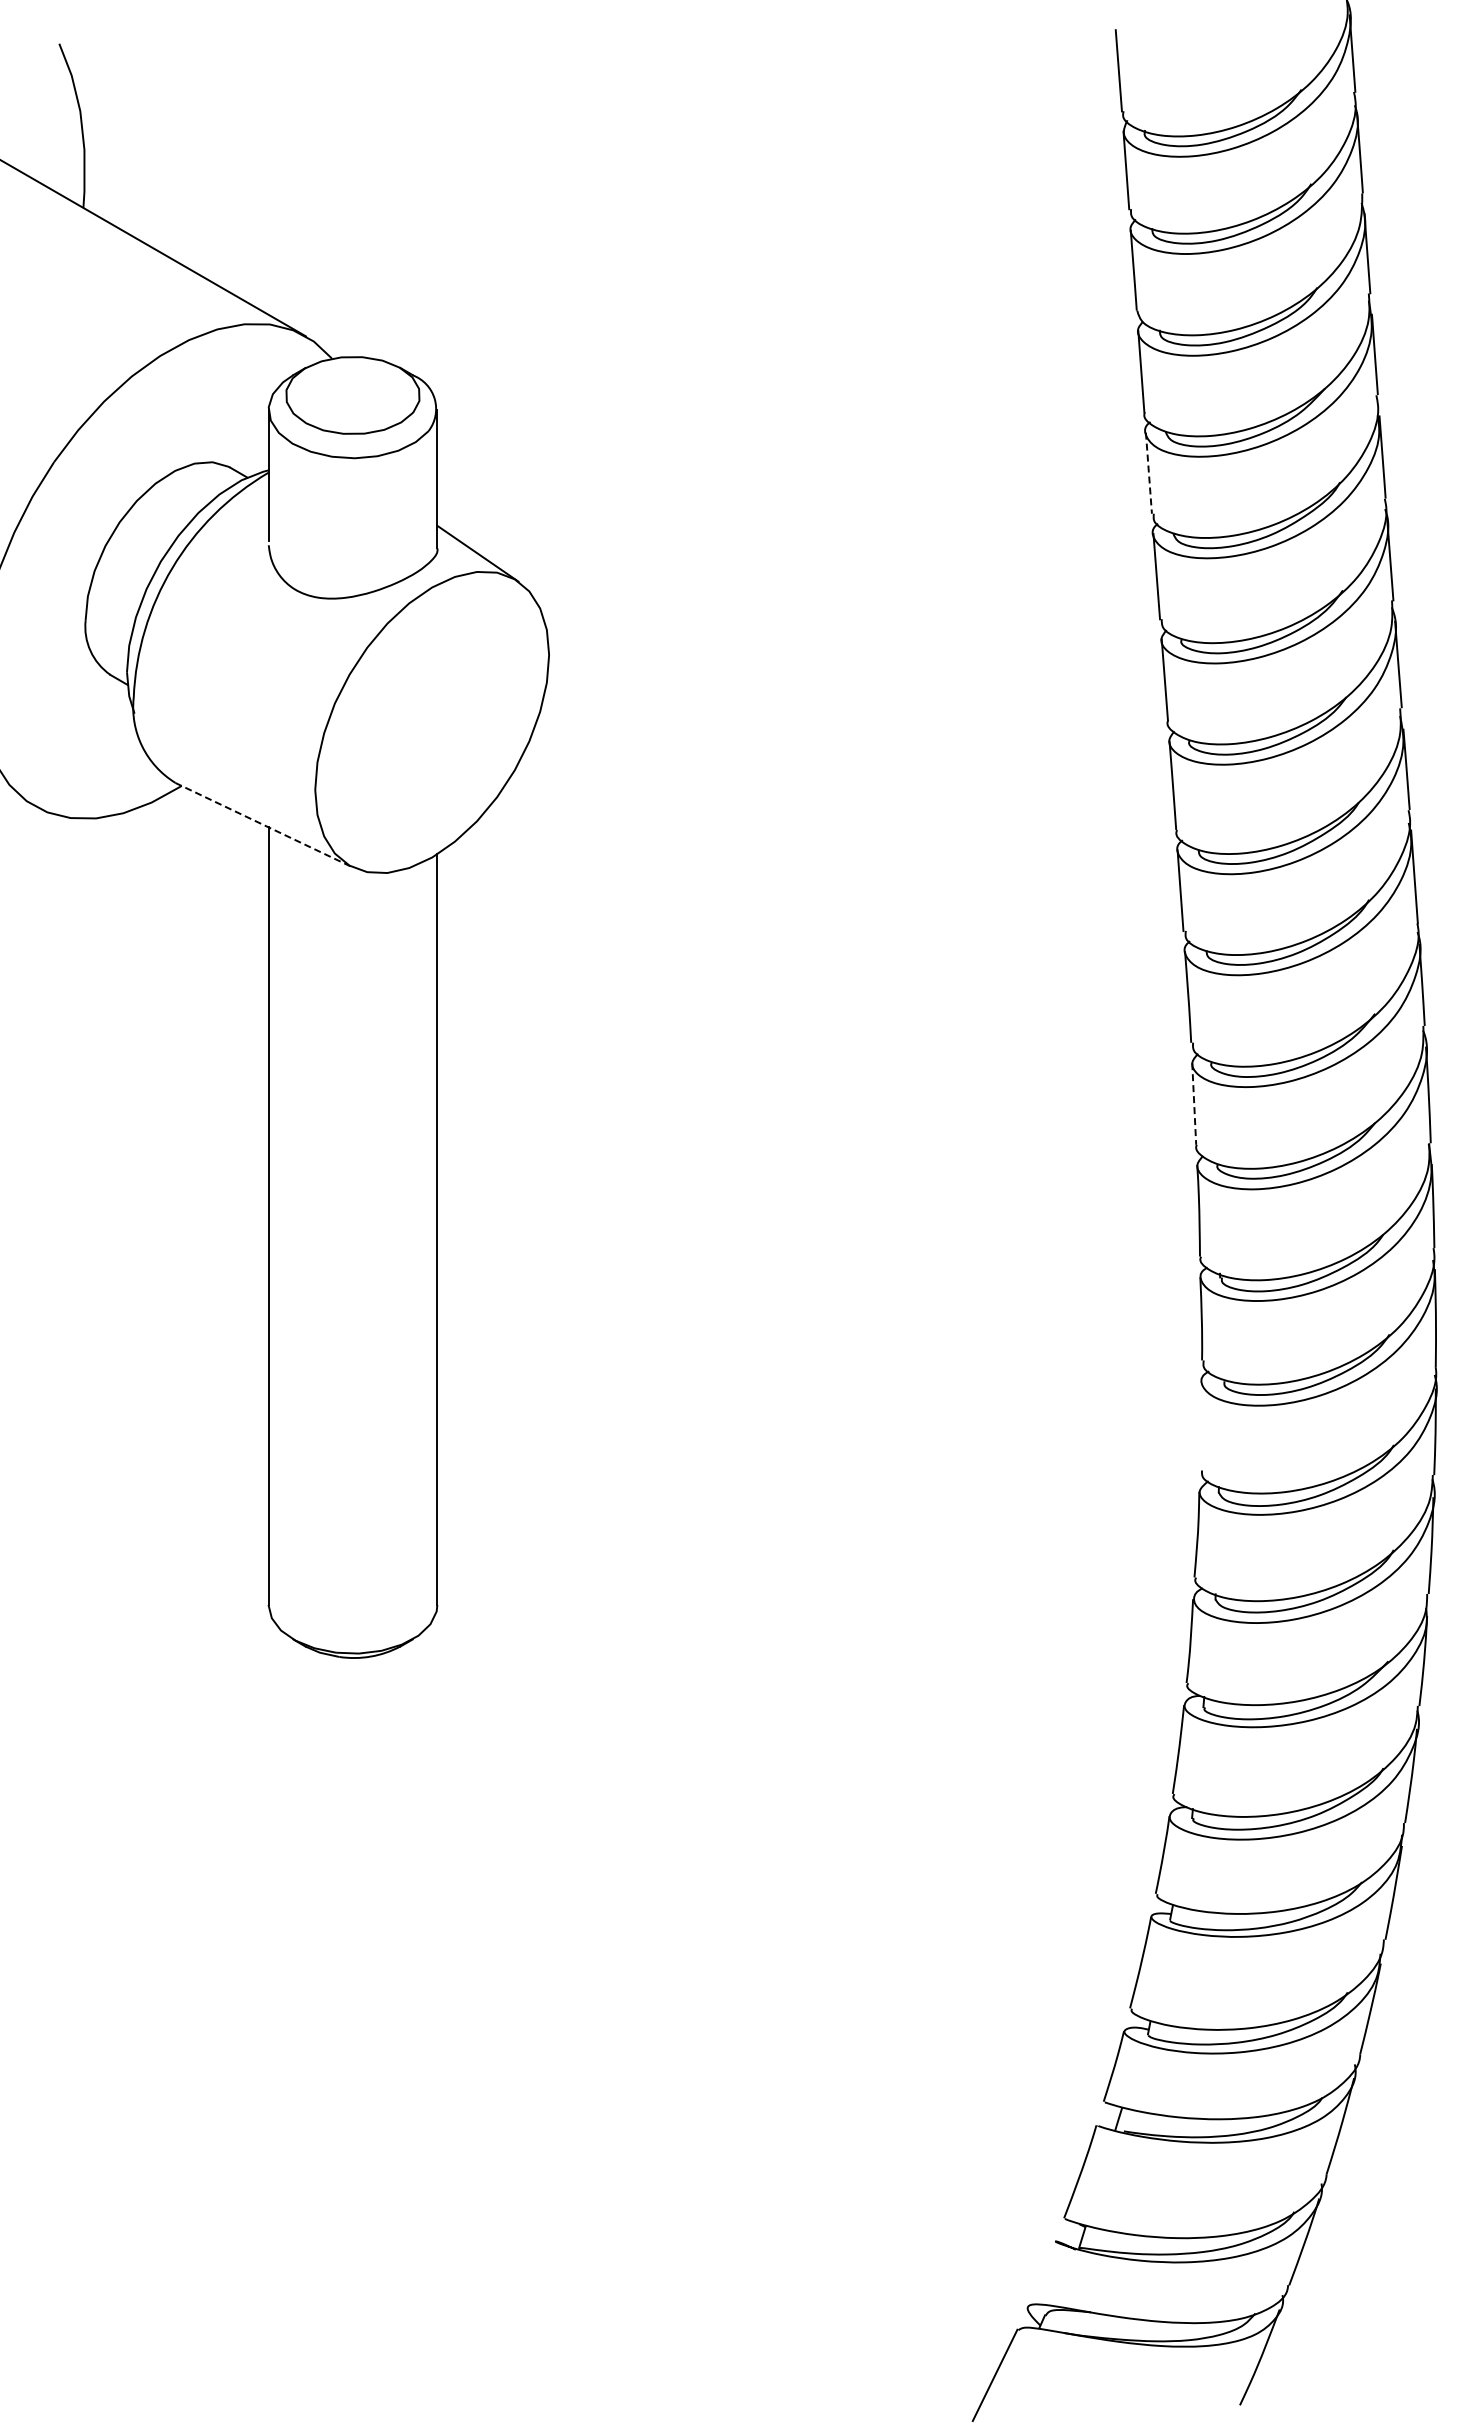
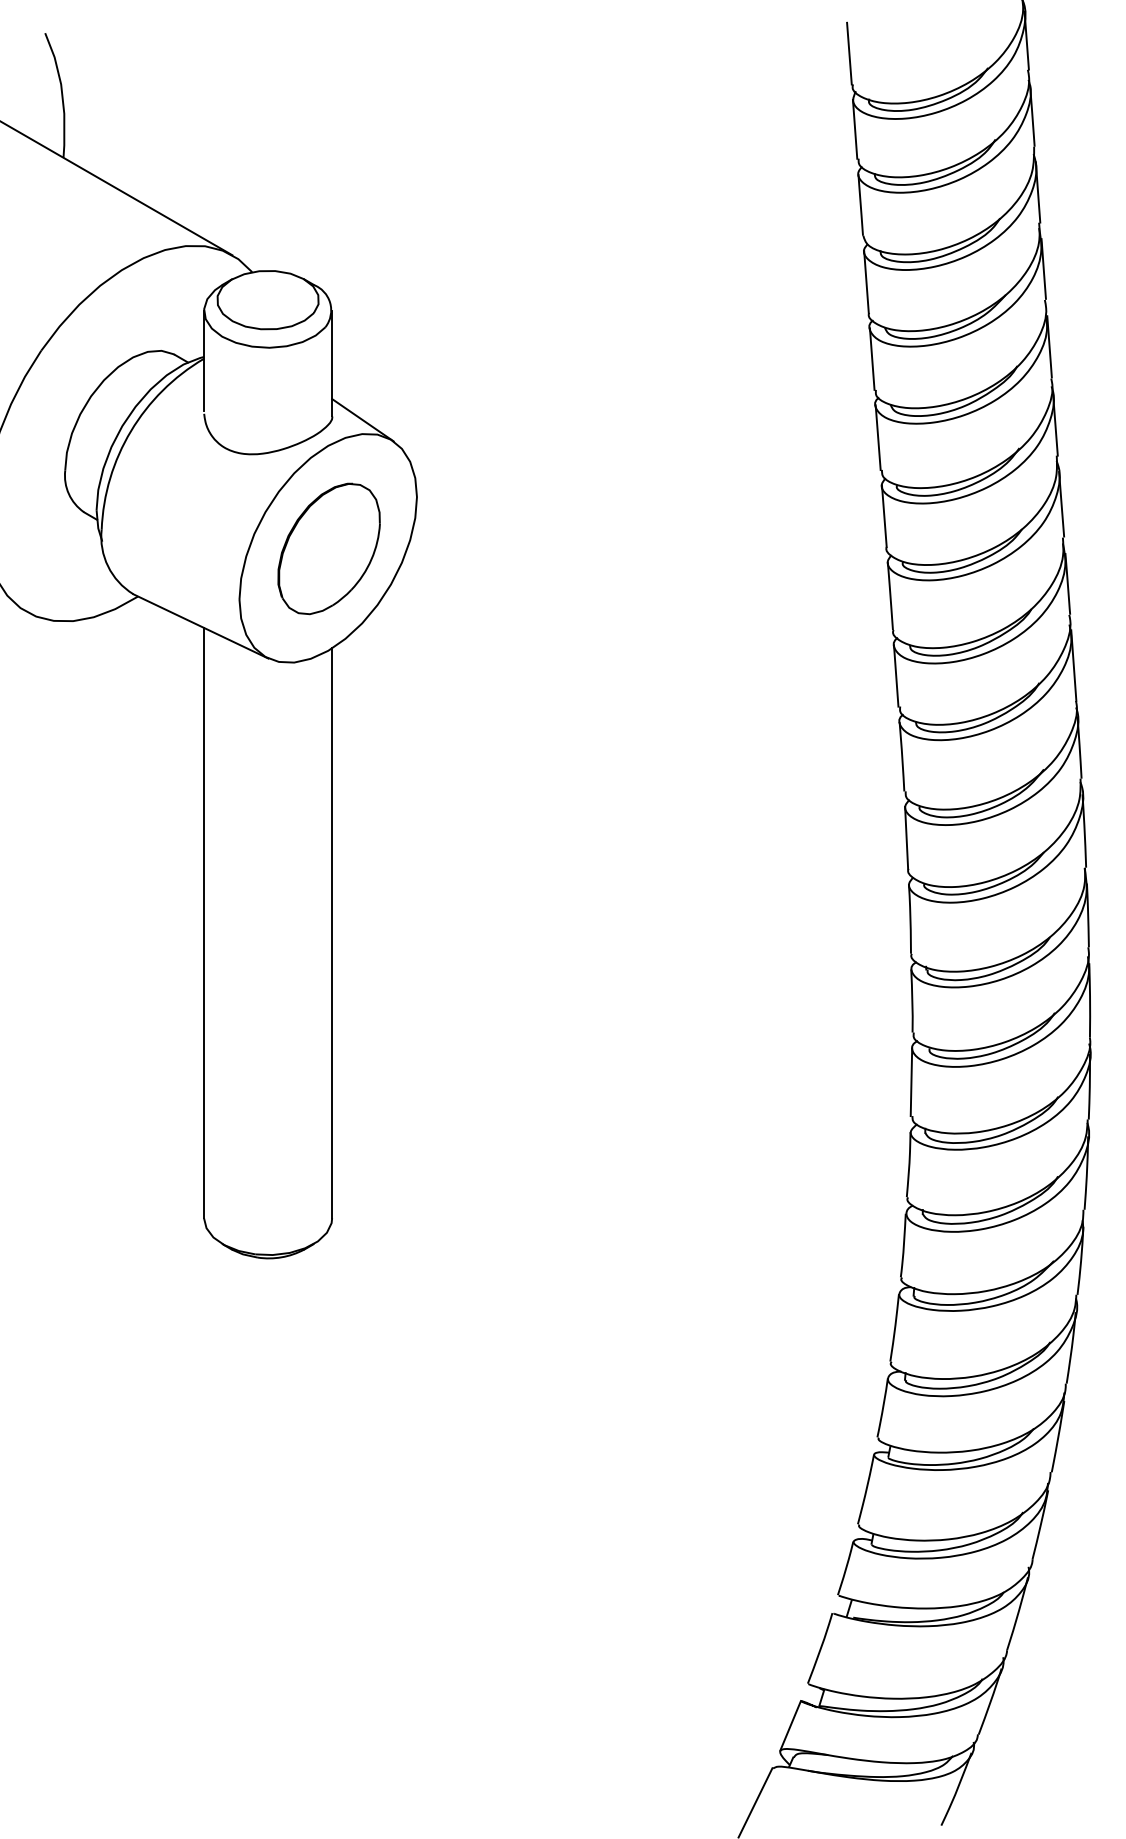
line: (1148, 473) -> (871, 359), dashed -> solid
part: (433, 723) -> (329, 549), added
line: (264, 825) -> (200, 626), dashed -> solid
line: (1194, 1103) -> (906, 837), dashed -> solid
line: (1200, 1425) -> (911, 1081), added
line: (1040, 2273) -> (789, 1725), added

